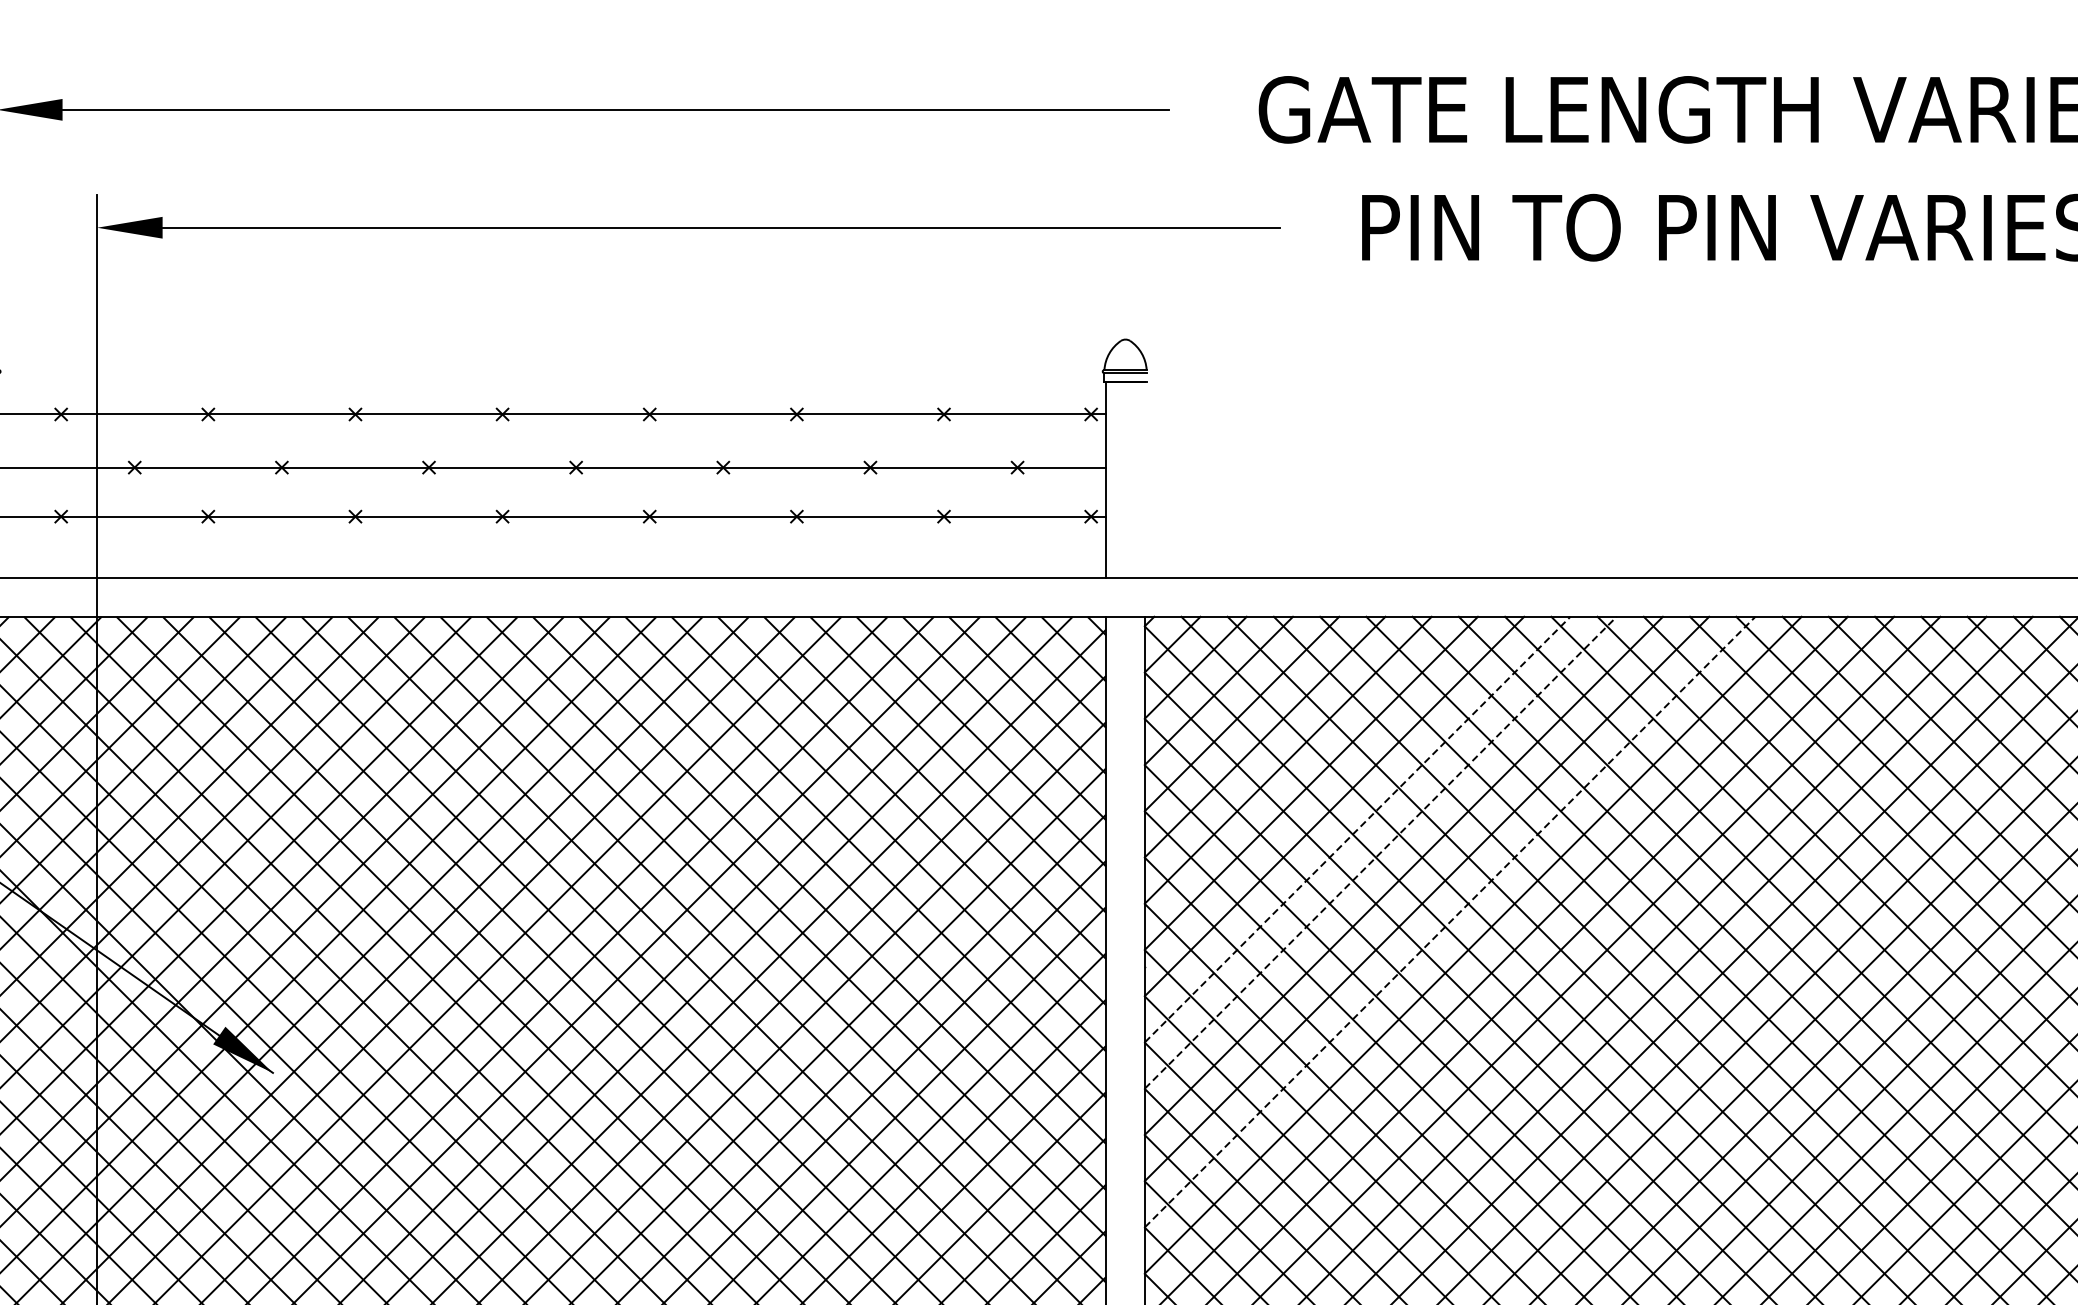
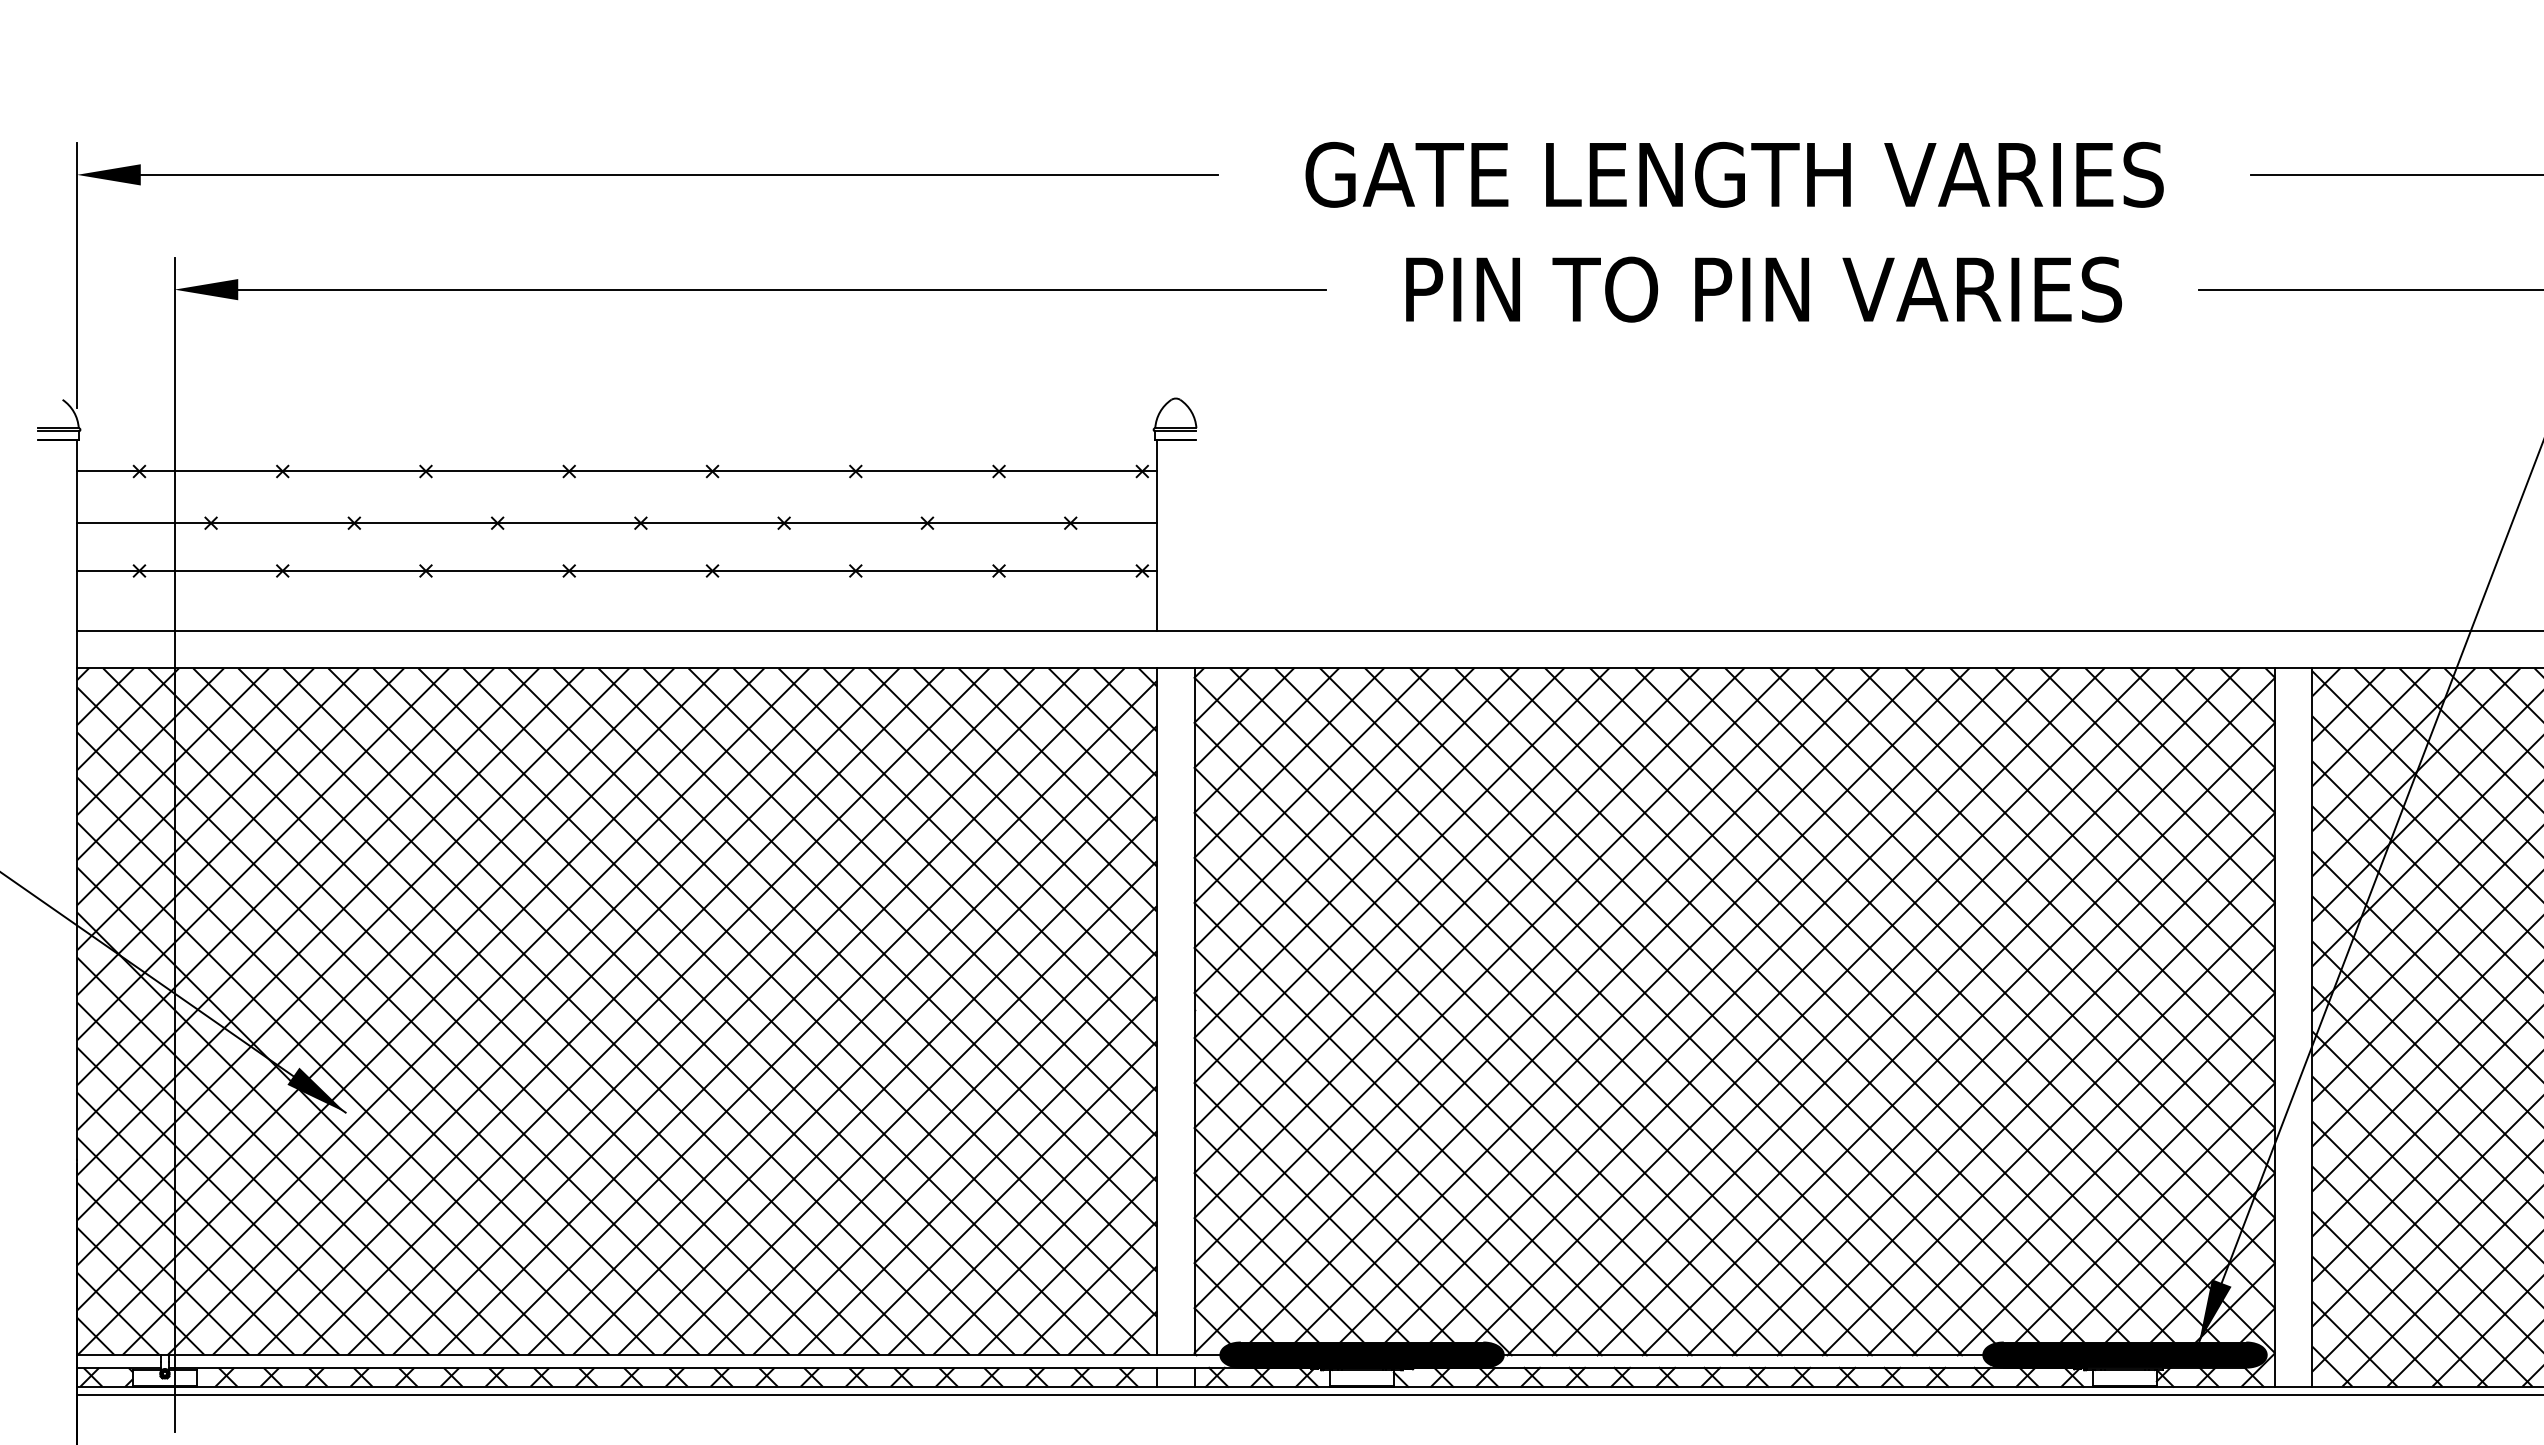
line: (1357, 829) -> (1401, 875), dashed -> solid
line: (1380, 853) -> (1424, 898), dashed -> solid
line: (1450, 921) -> (1492, 965), dashed -> solid

